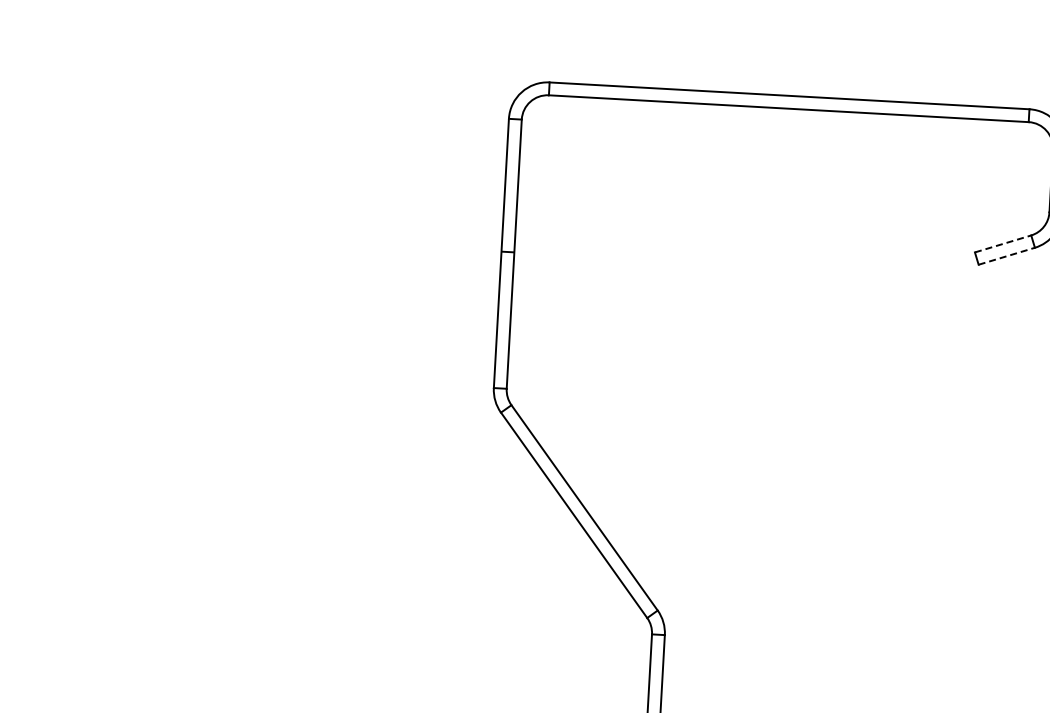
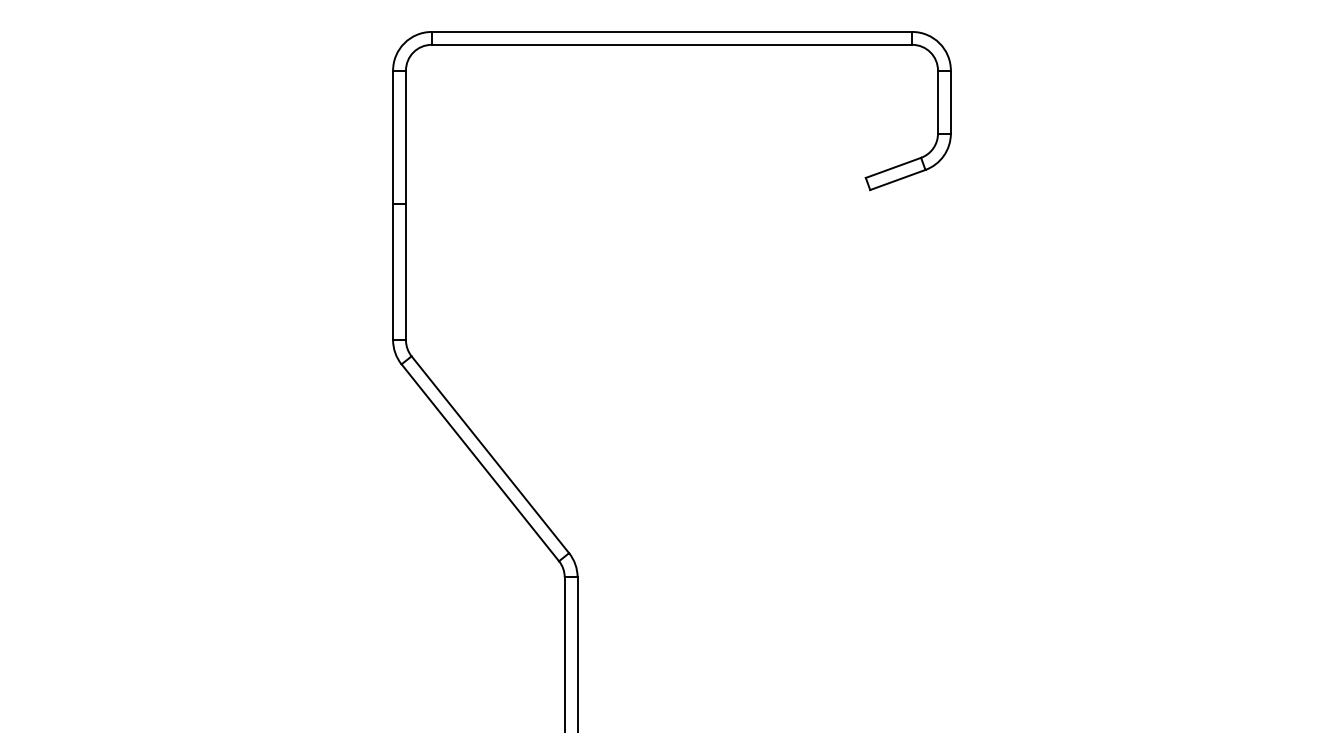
line: (1003, 243) -> (893, 167), dashed -> solid
line: (1007, 255) -> (898, 179), dashed -> solid

